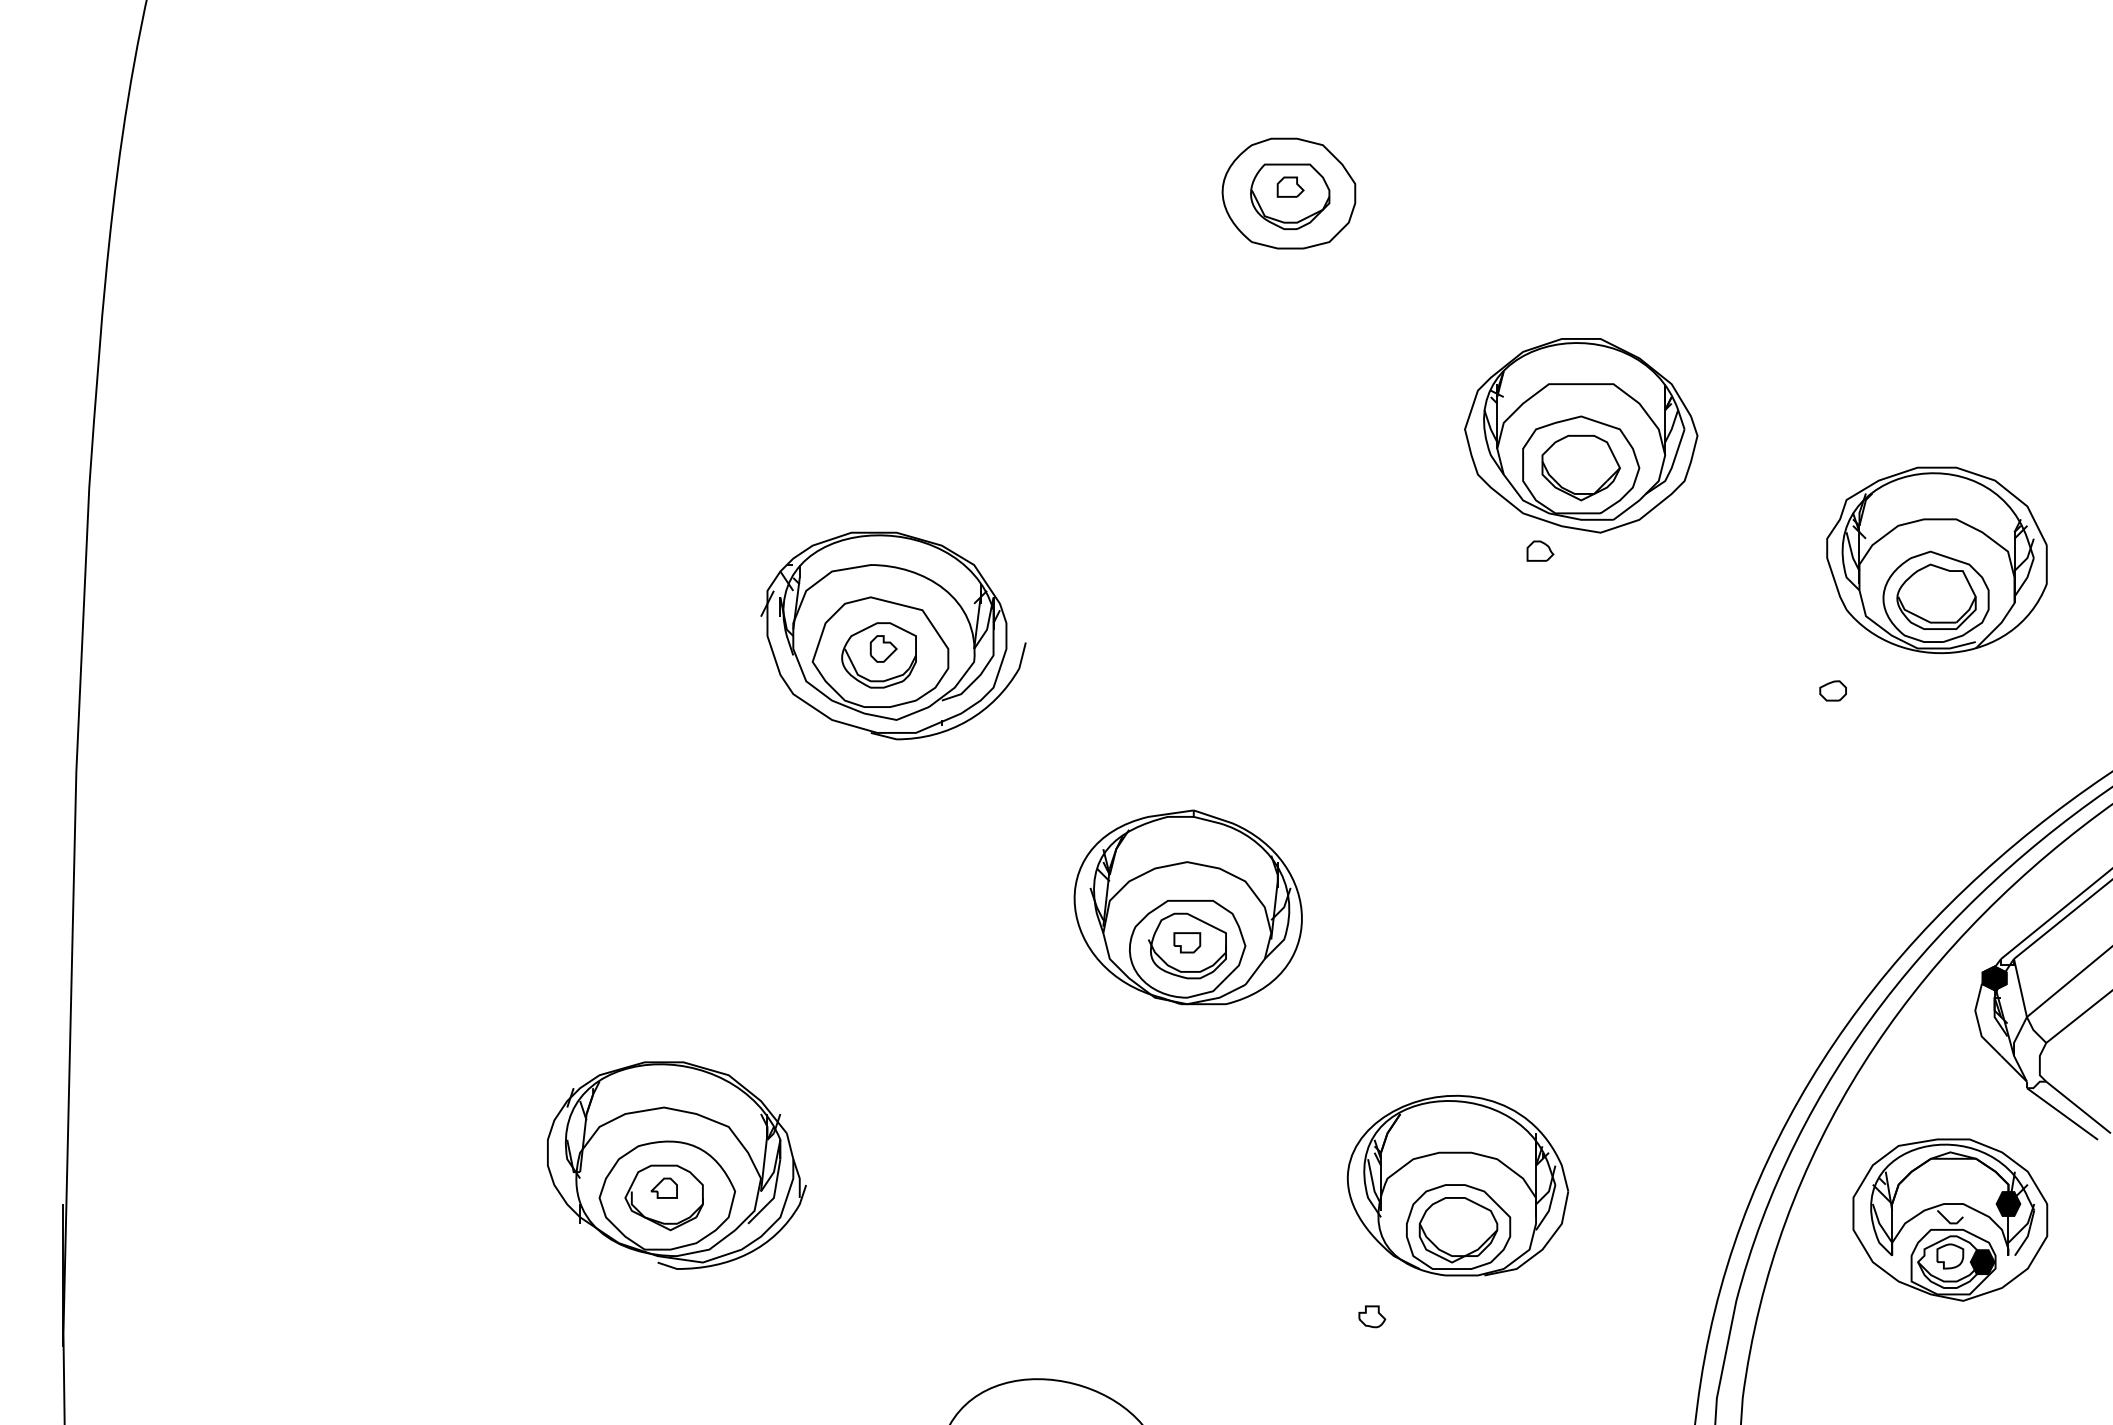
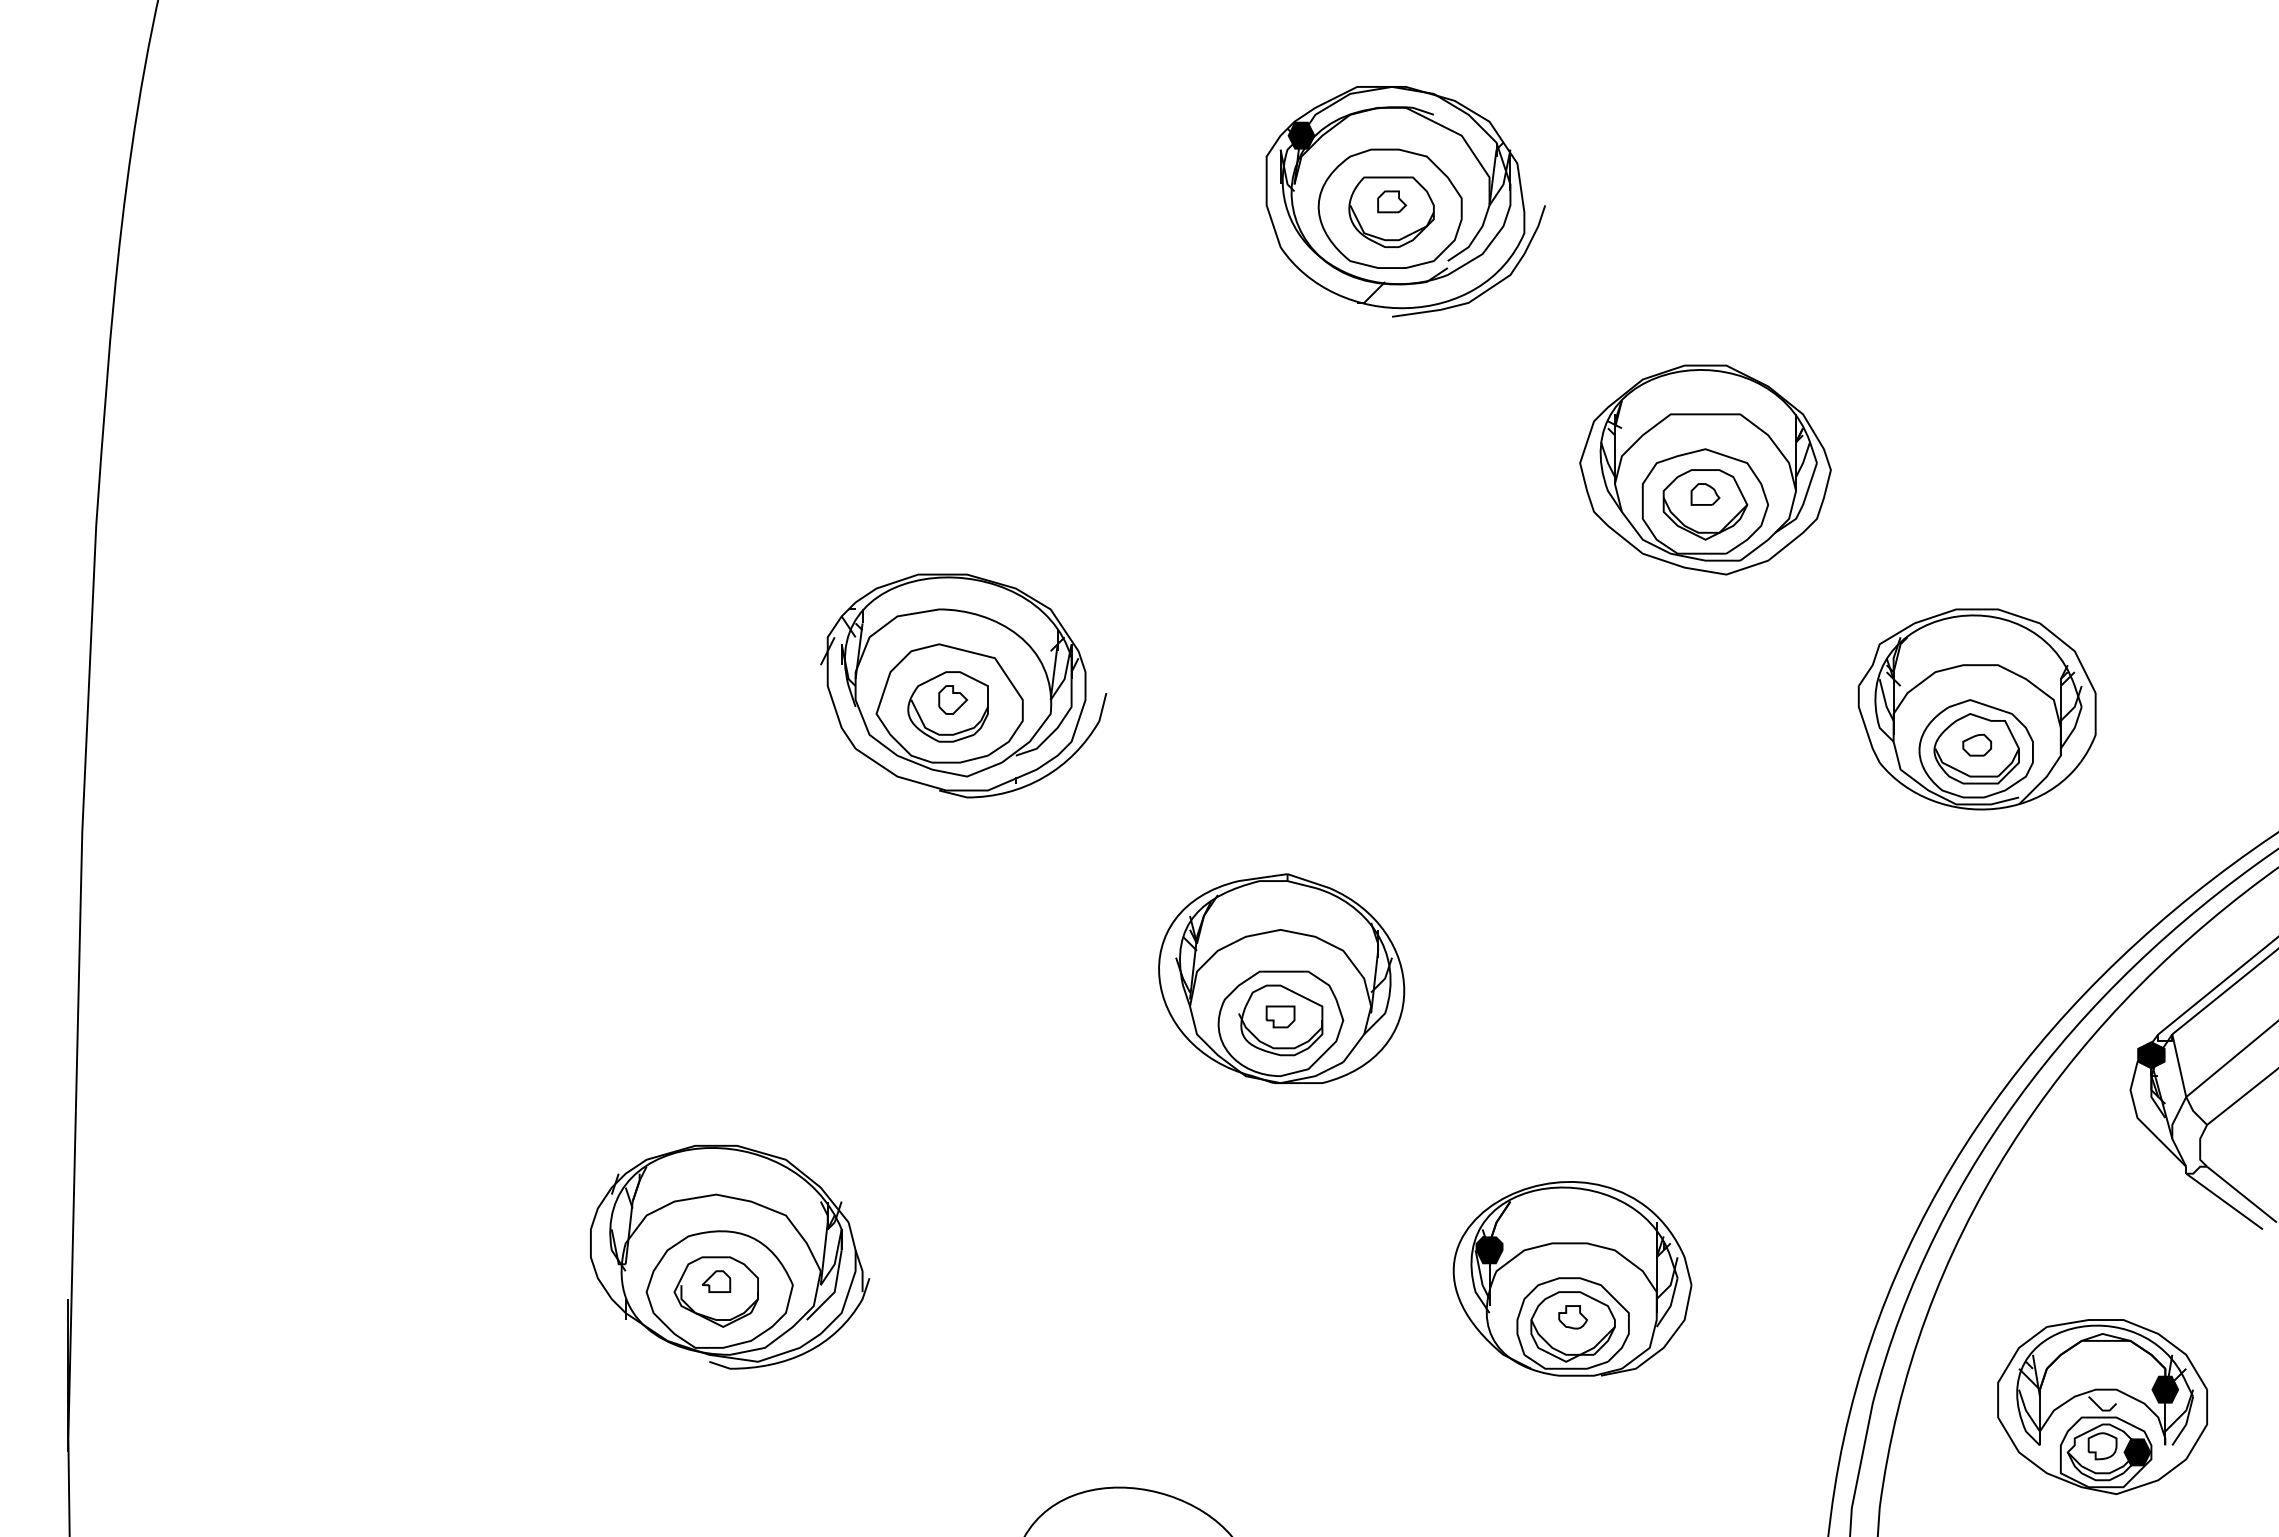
part: (1303, 186) -> (1405, 201), added
part: (1540, 551) -> (1705, 494), moved
part: (1936, 560) -> (1976, 709), moved
fill: (1380, 1159) -> (1489, 1250), added
part: (1950, 1219) -> (2102, 1406), moved
part: (1371, 1316) -> (1572, 1317), moved

